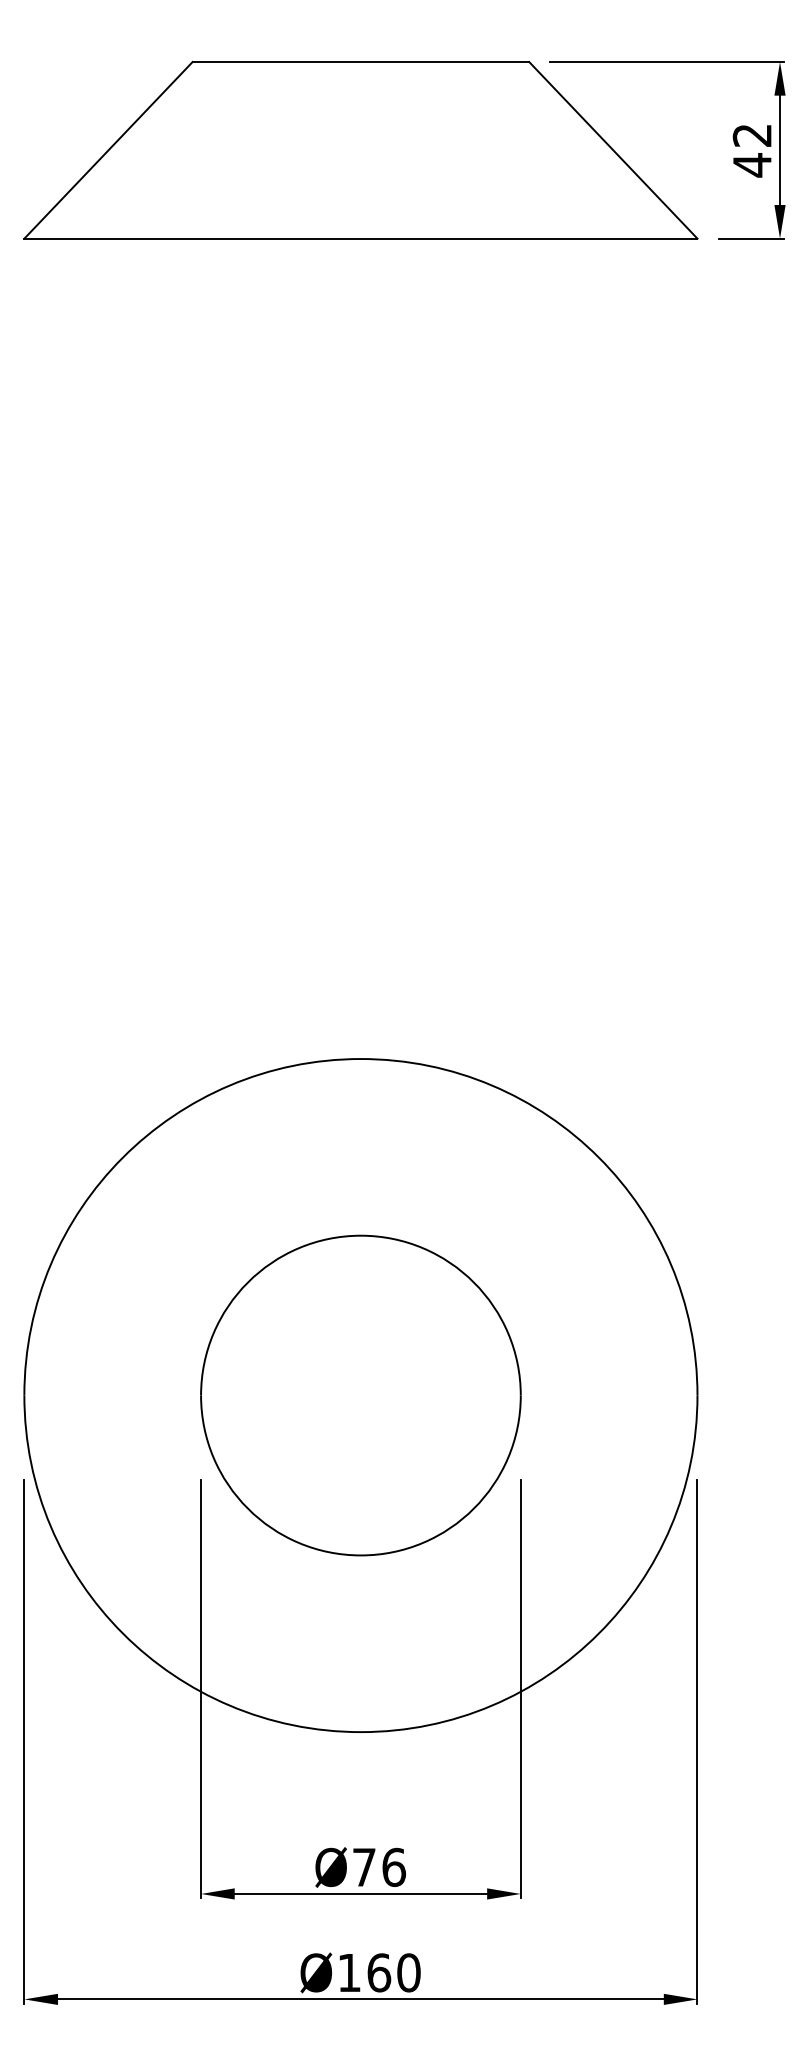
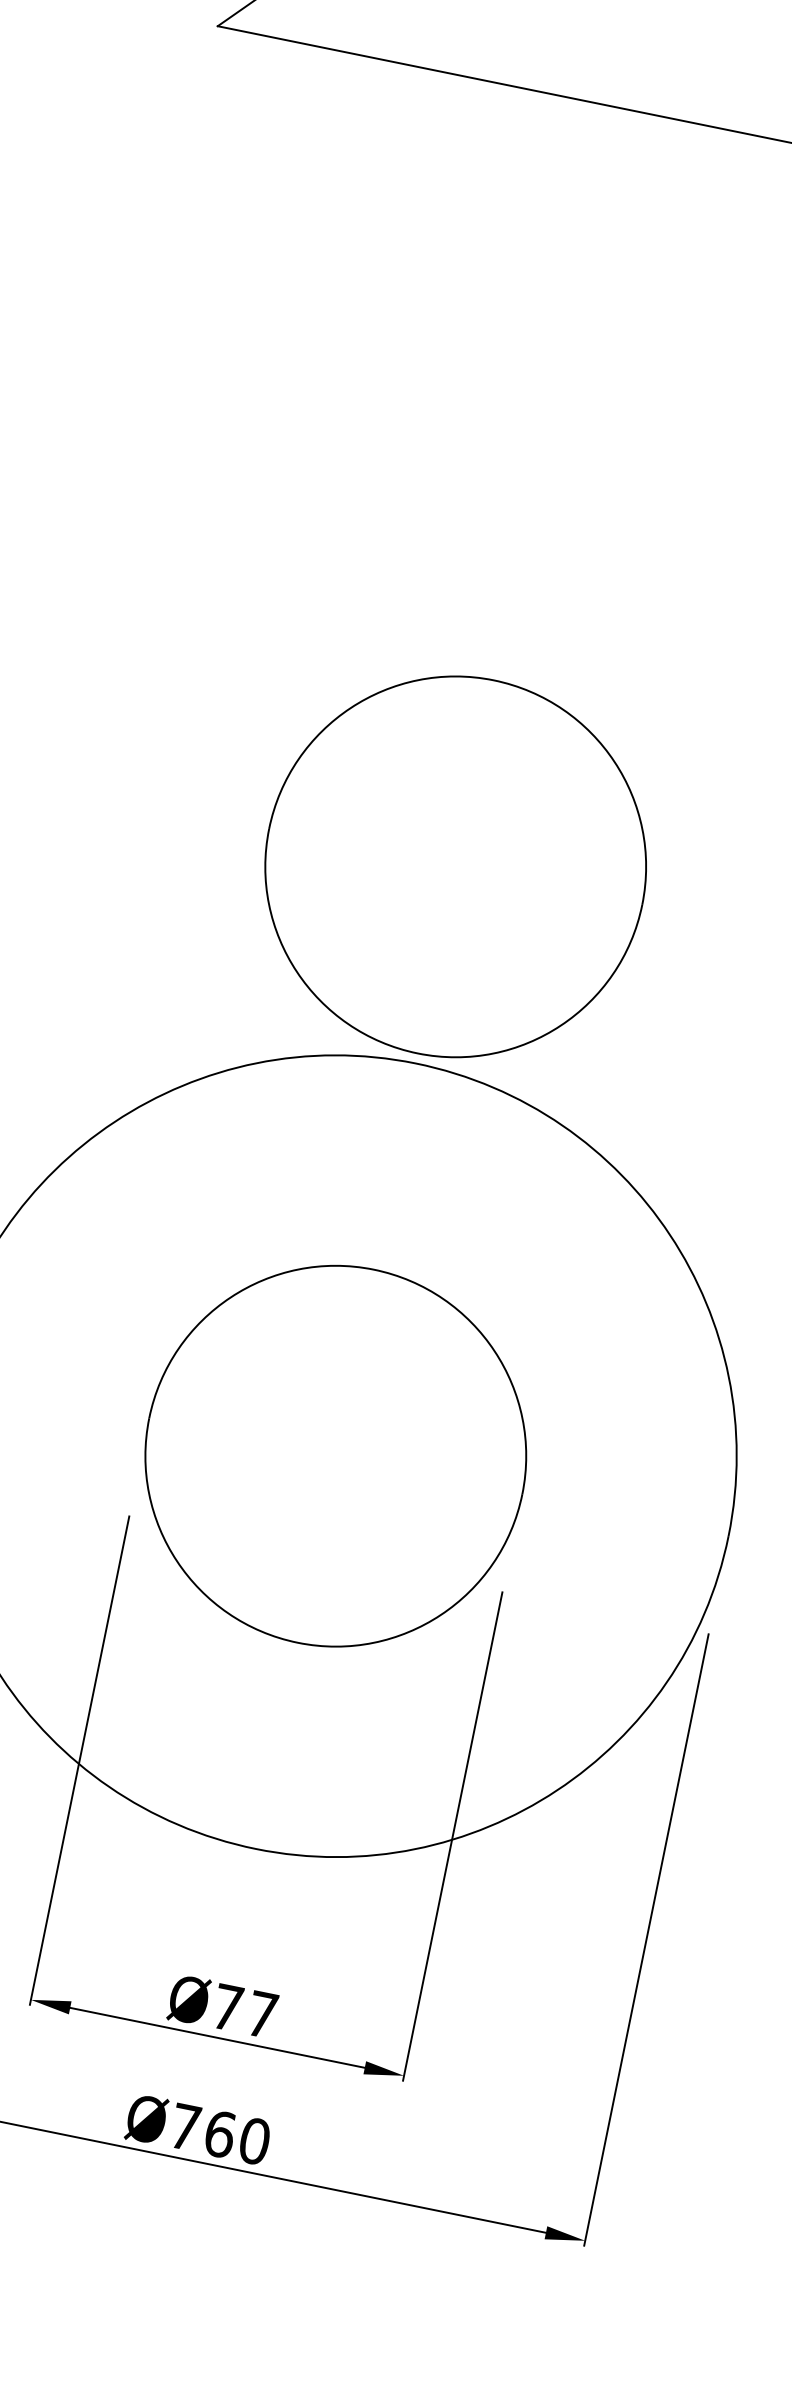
part: (360, 890) -> (455, 866), added
text: (394, 1867) -> (262, 2014), Ø76 -> Ø77
text: (349, 1972) -> (185, 2126), Ø160 -> Ø760

